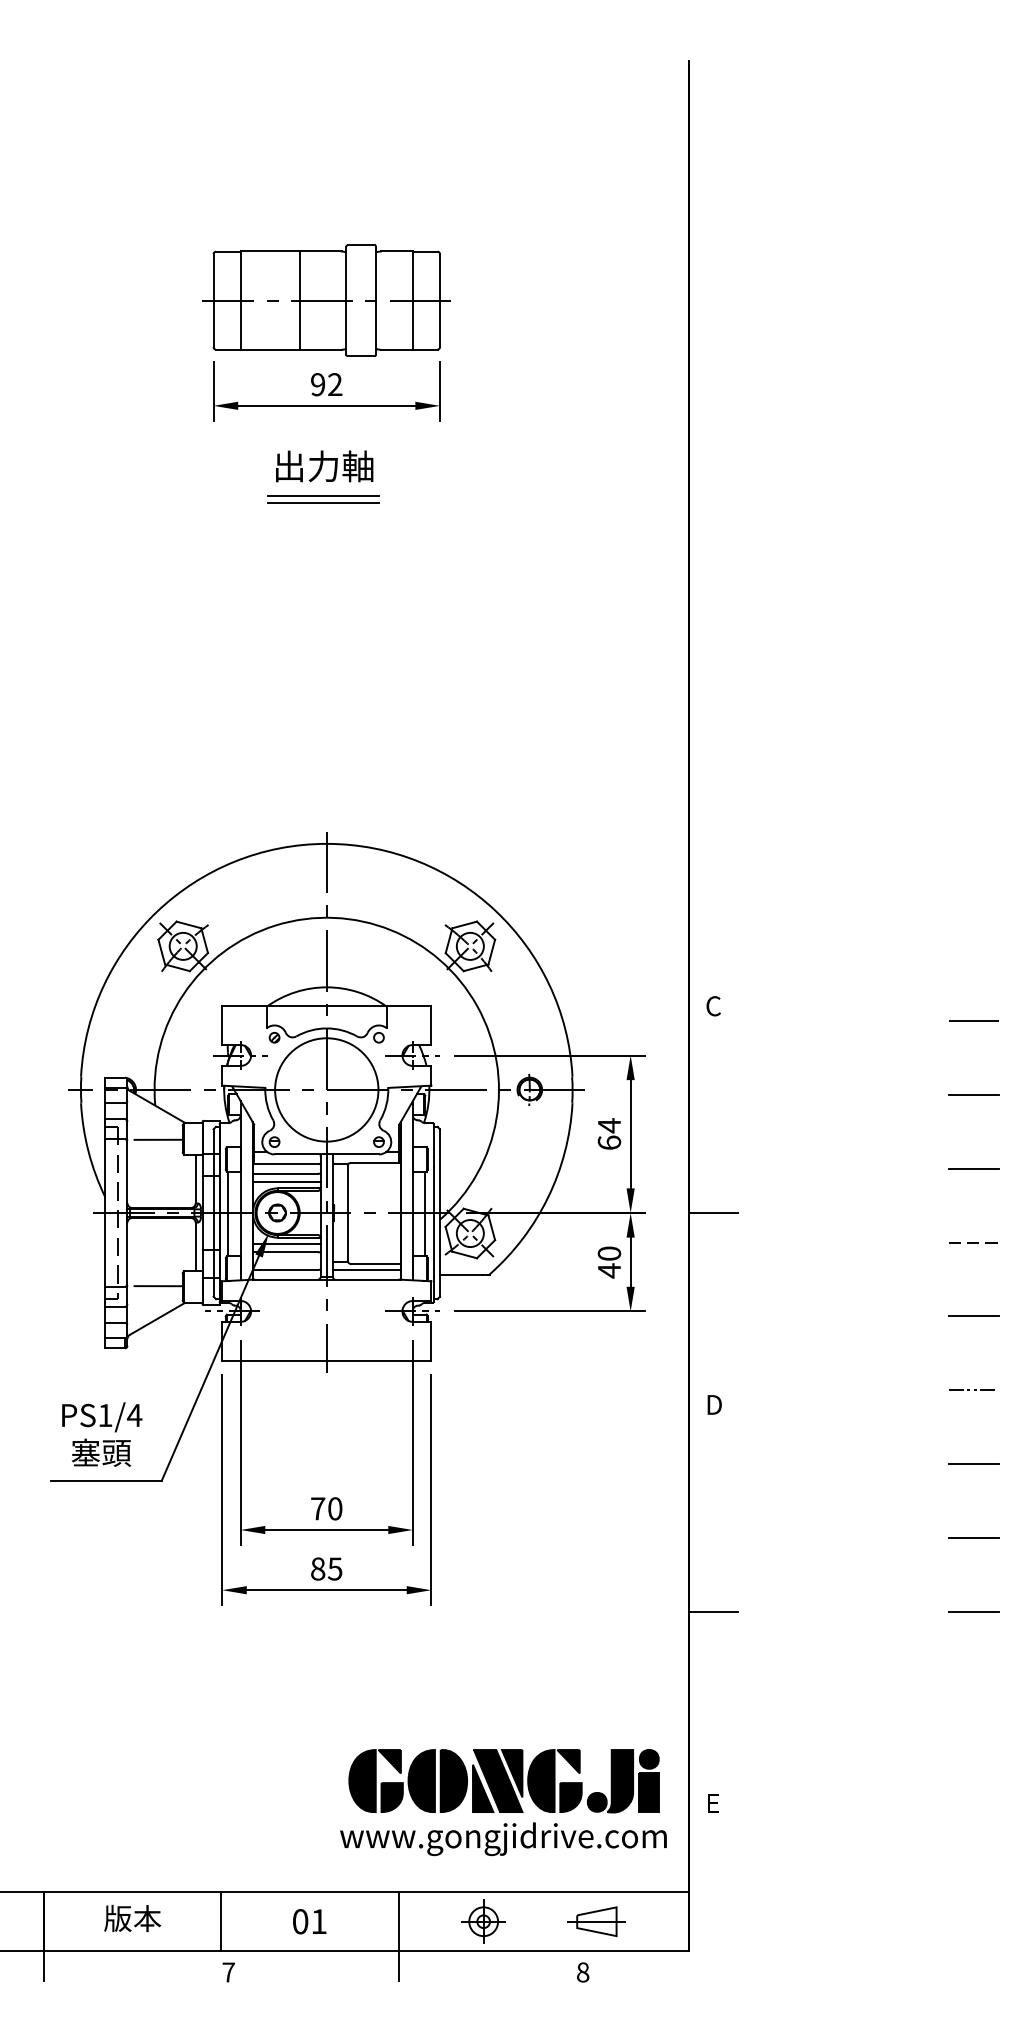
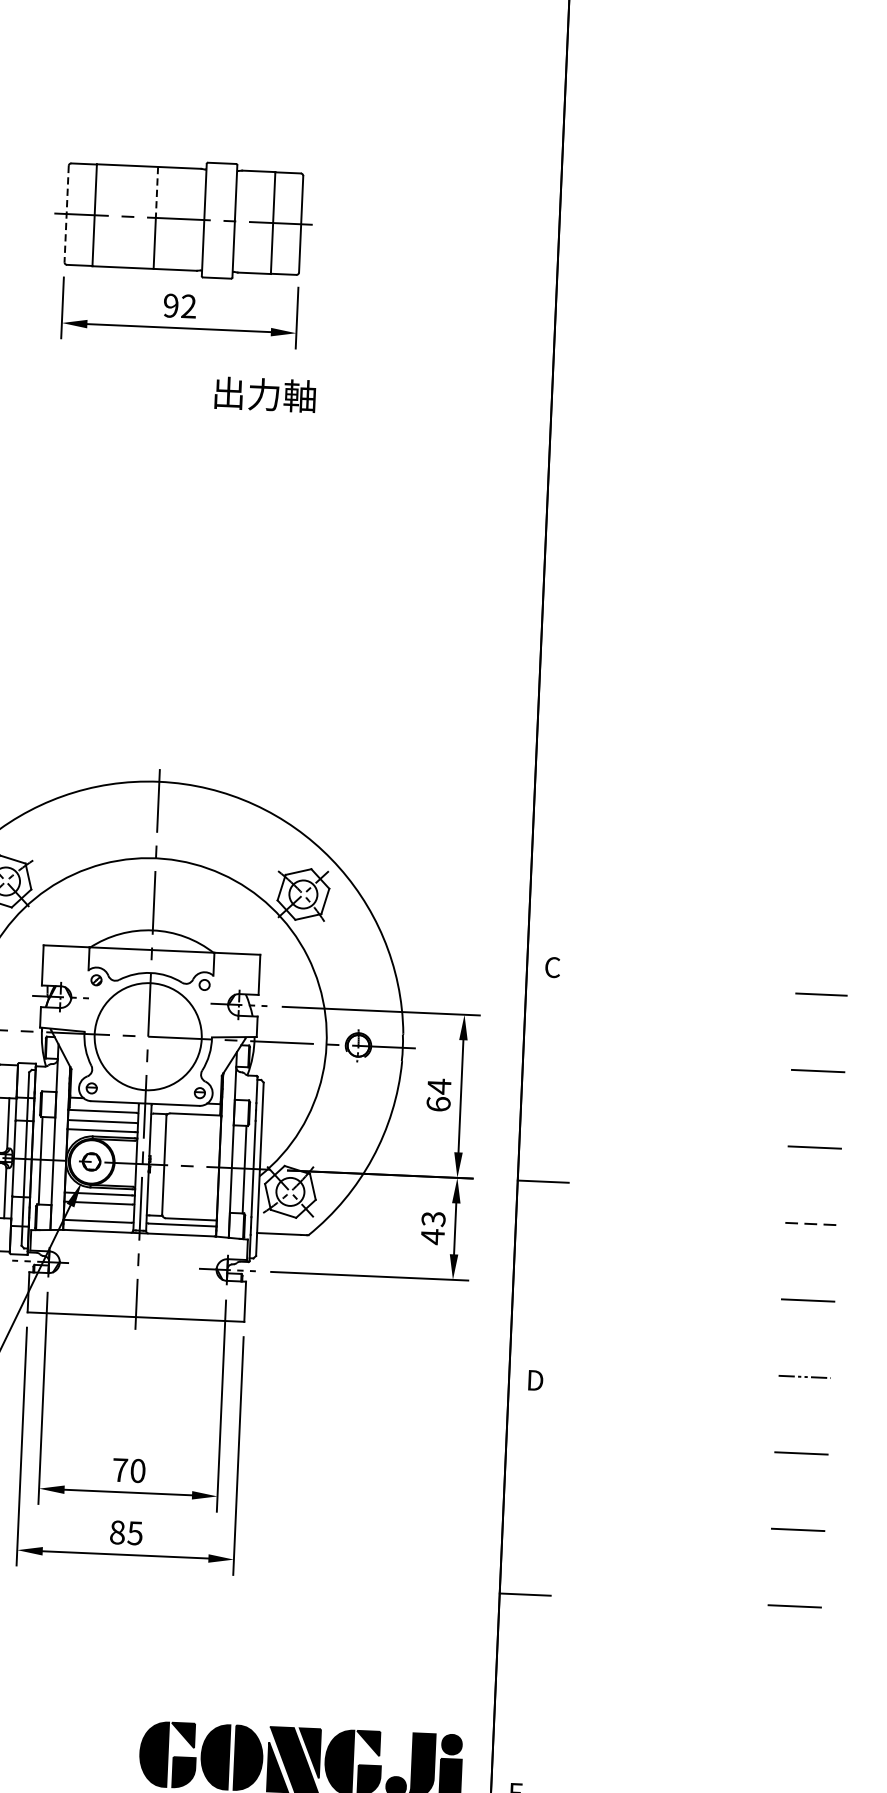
line: (299, 276) -> (156, 192), solid -> dashed
line: (213, 300) -> (66, 213), solid -> dashed
text: (324, 466) -> (265, 394), moved
line: (323, 495) -> (171, 420), removed
line: (323, 502) -> (171, 428), removed
text: (609, 1253) -> (433, 1218), 40 -> 43

